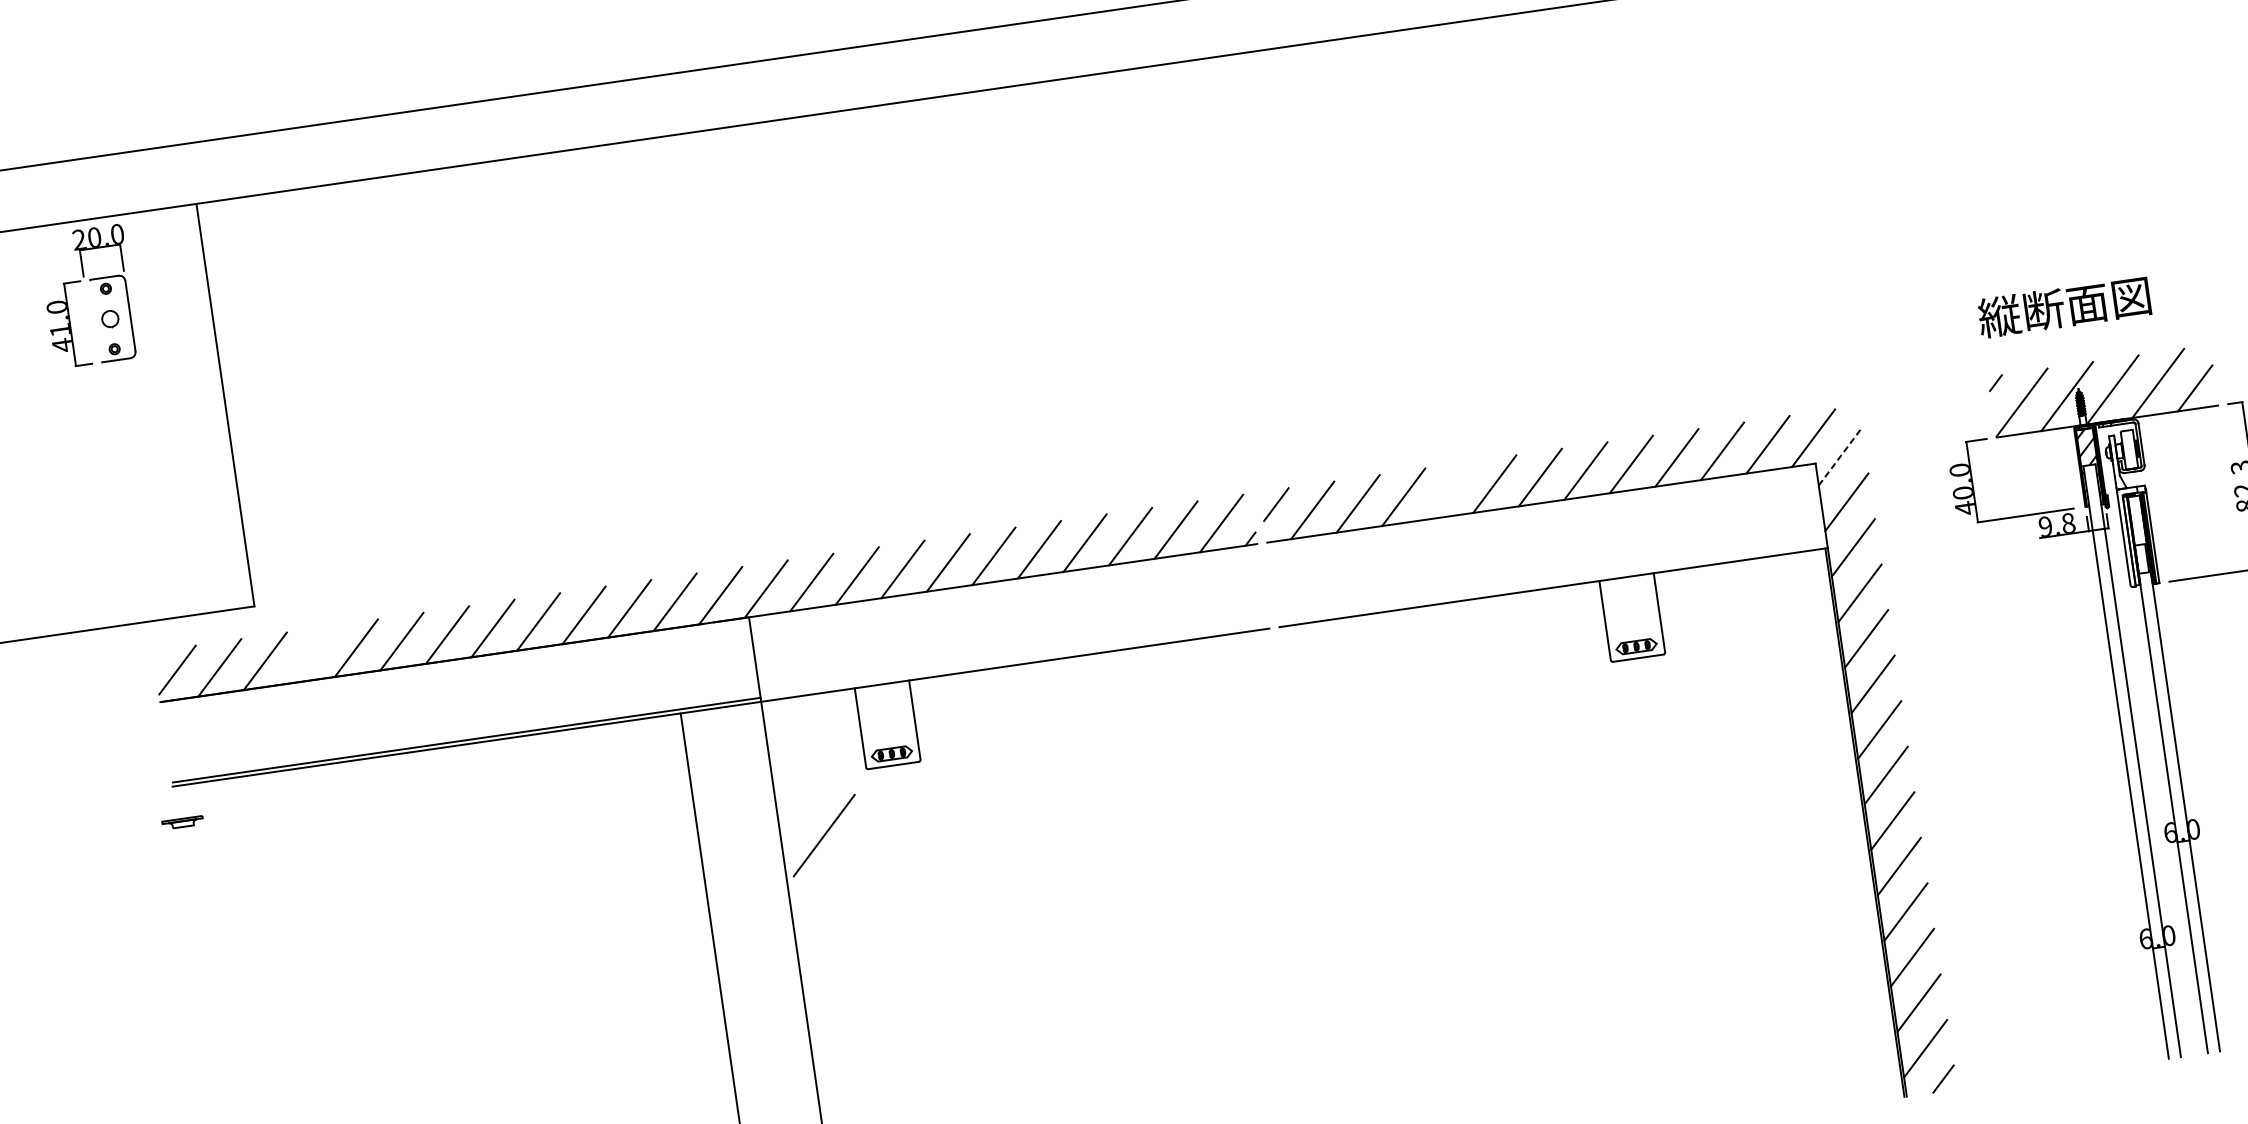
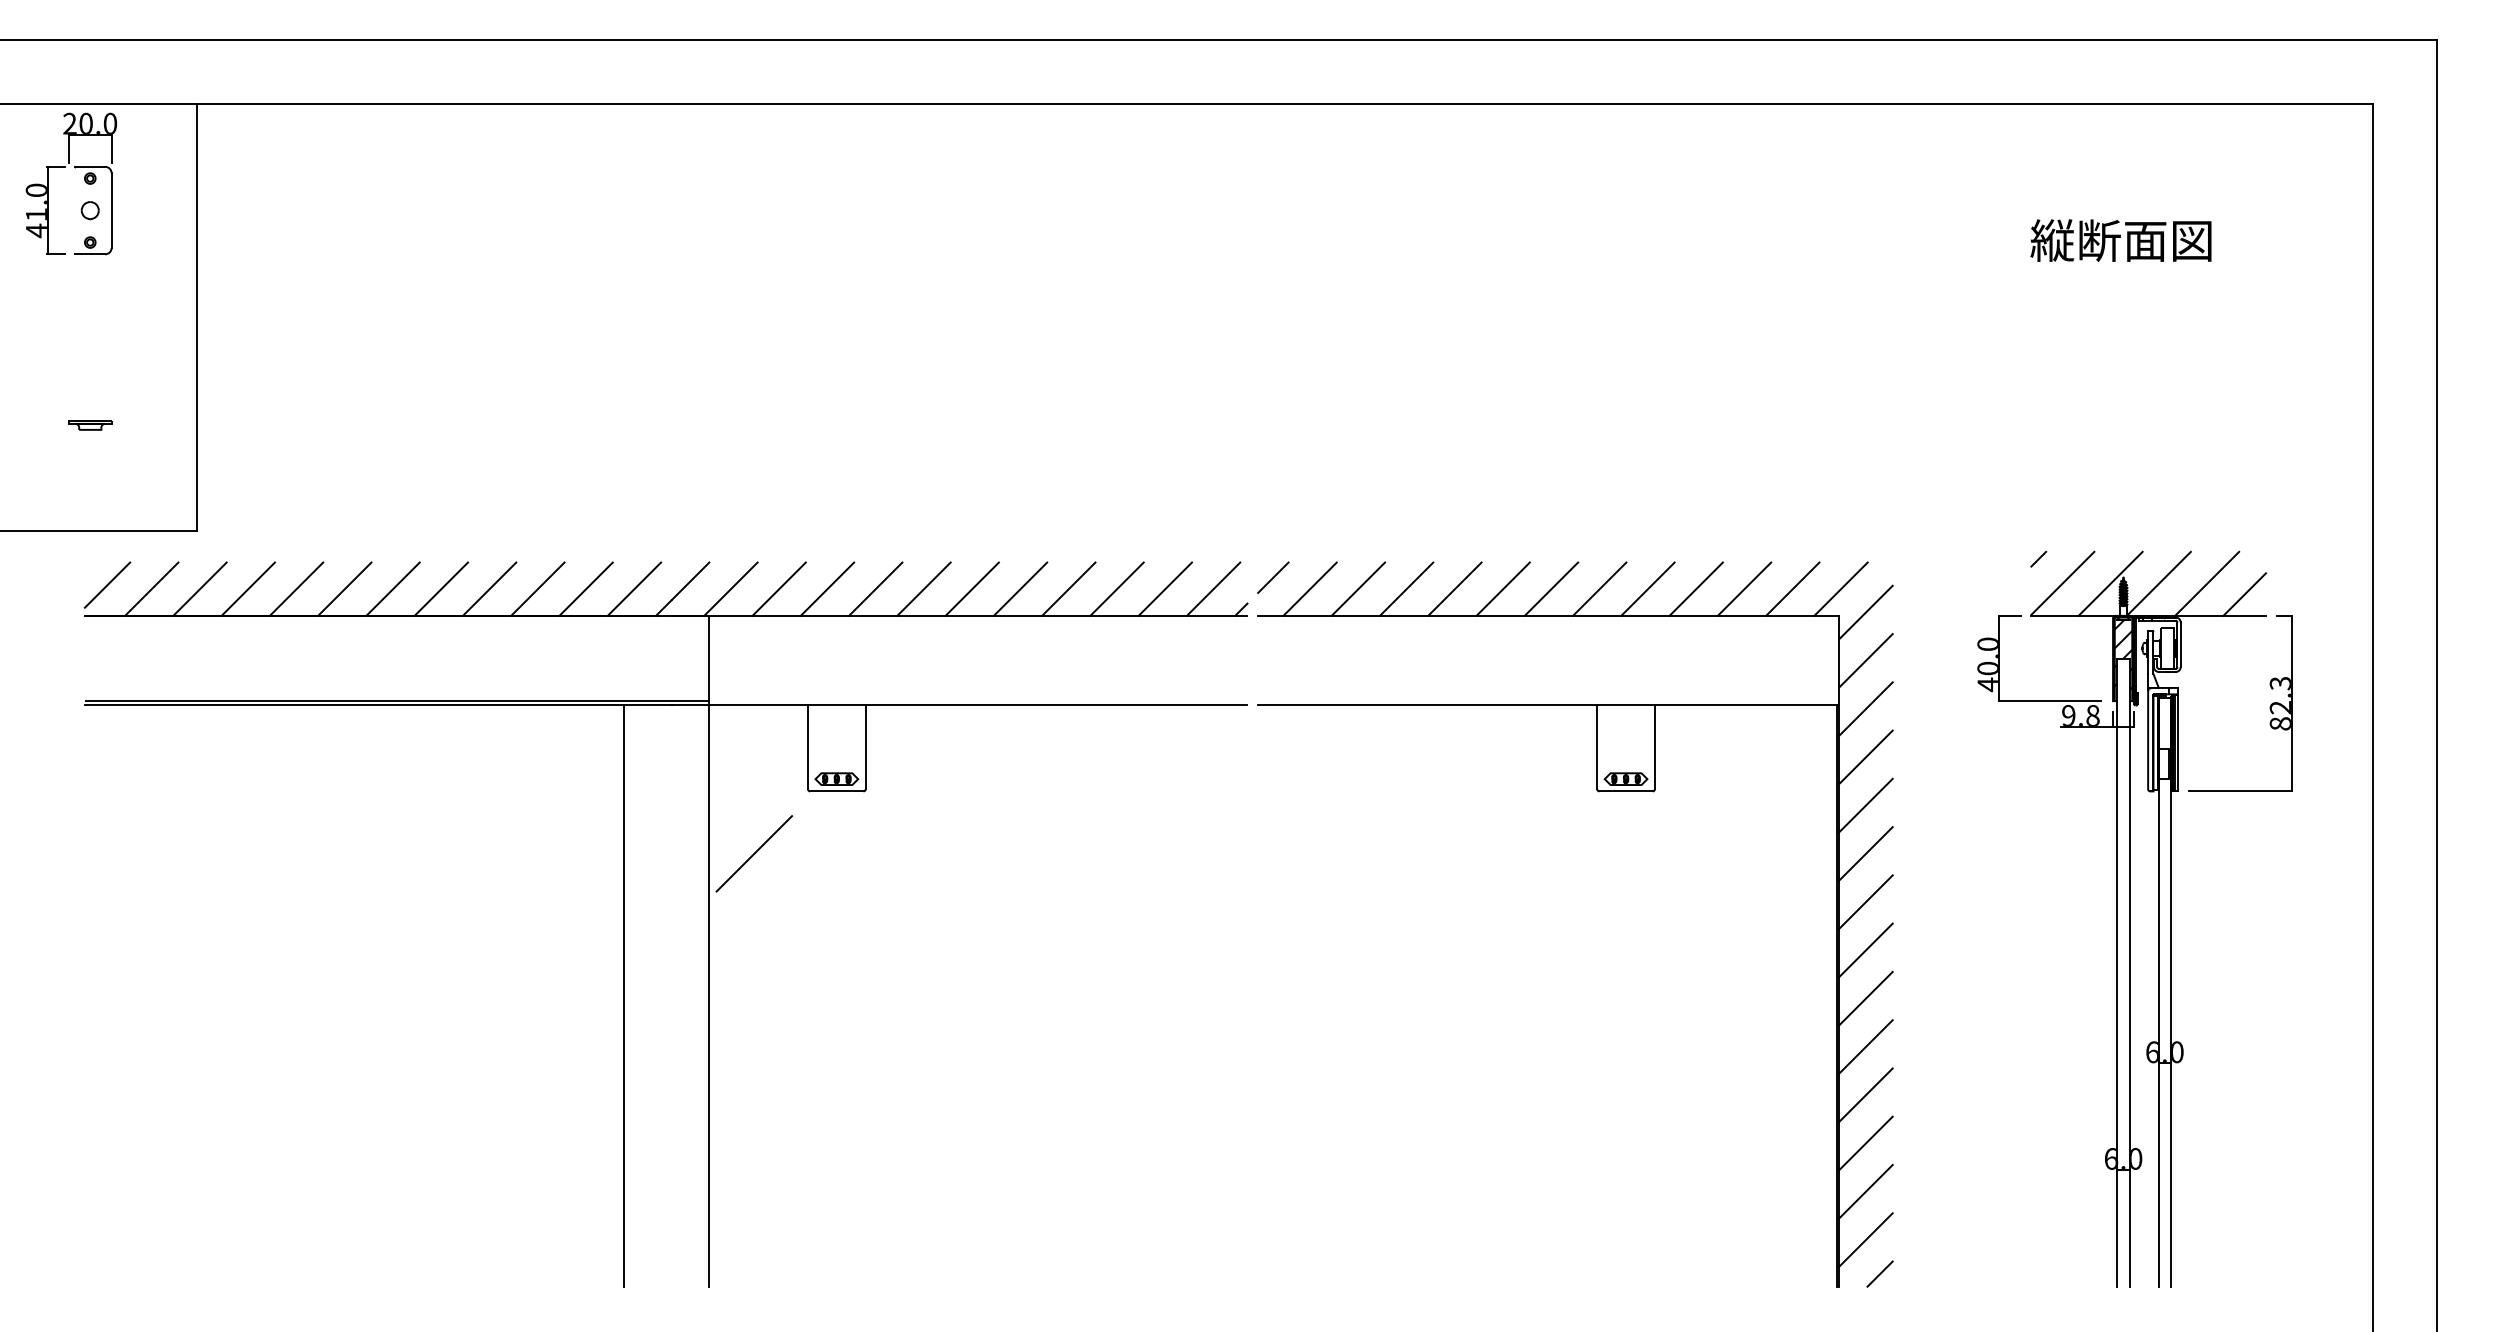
text: (2063, 307) -> (2120, 240), moved
line: (1840, 456) -> (1866, 612), dashed -> solid
line: (1448, 490) -> (1454, 588), added
line: (310, 654) -> (247, 588), added
part: (183, 822) -> (90, 425), moved

